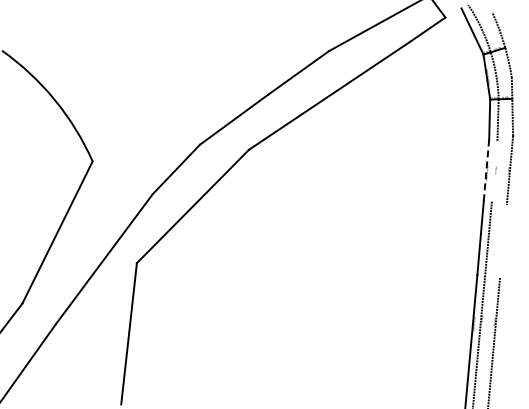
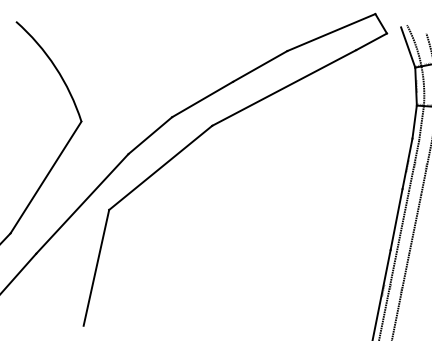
line: (486, 170) -> (407, 164), dashed -> solid
line: (494, 171) -> (414, 165), added
line: (503, 240) -> (415, 223), added

